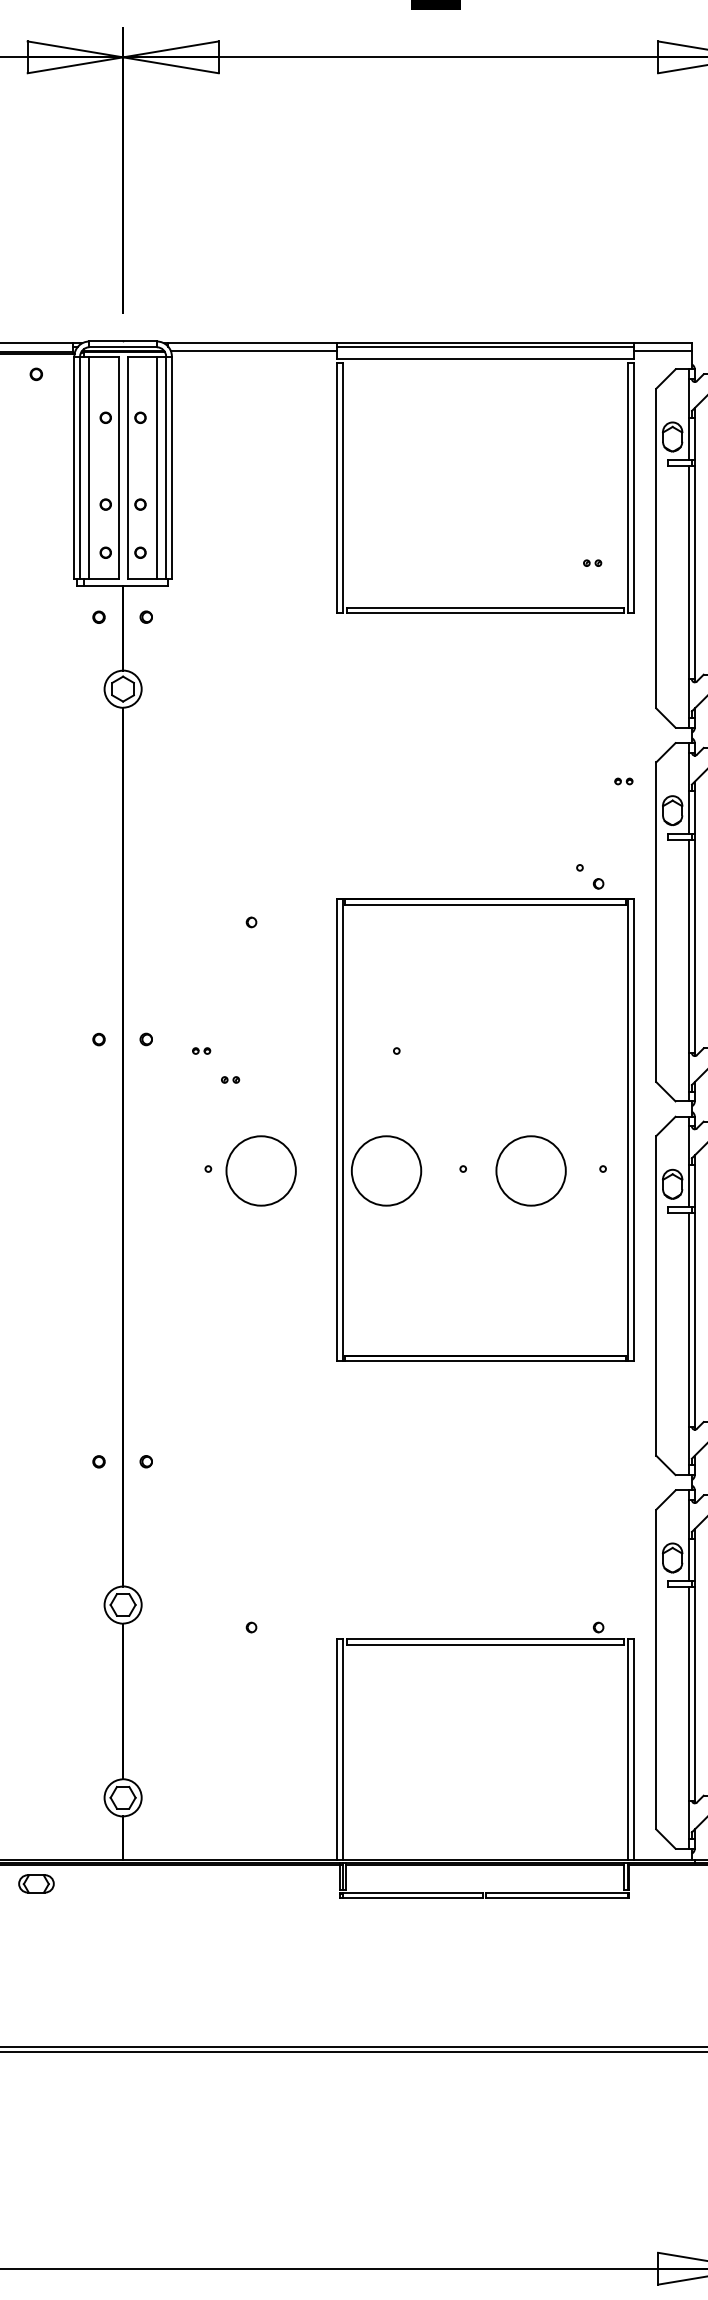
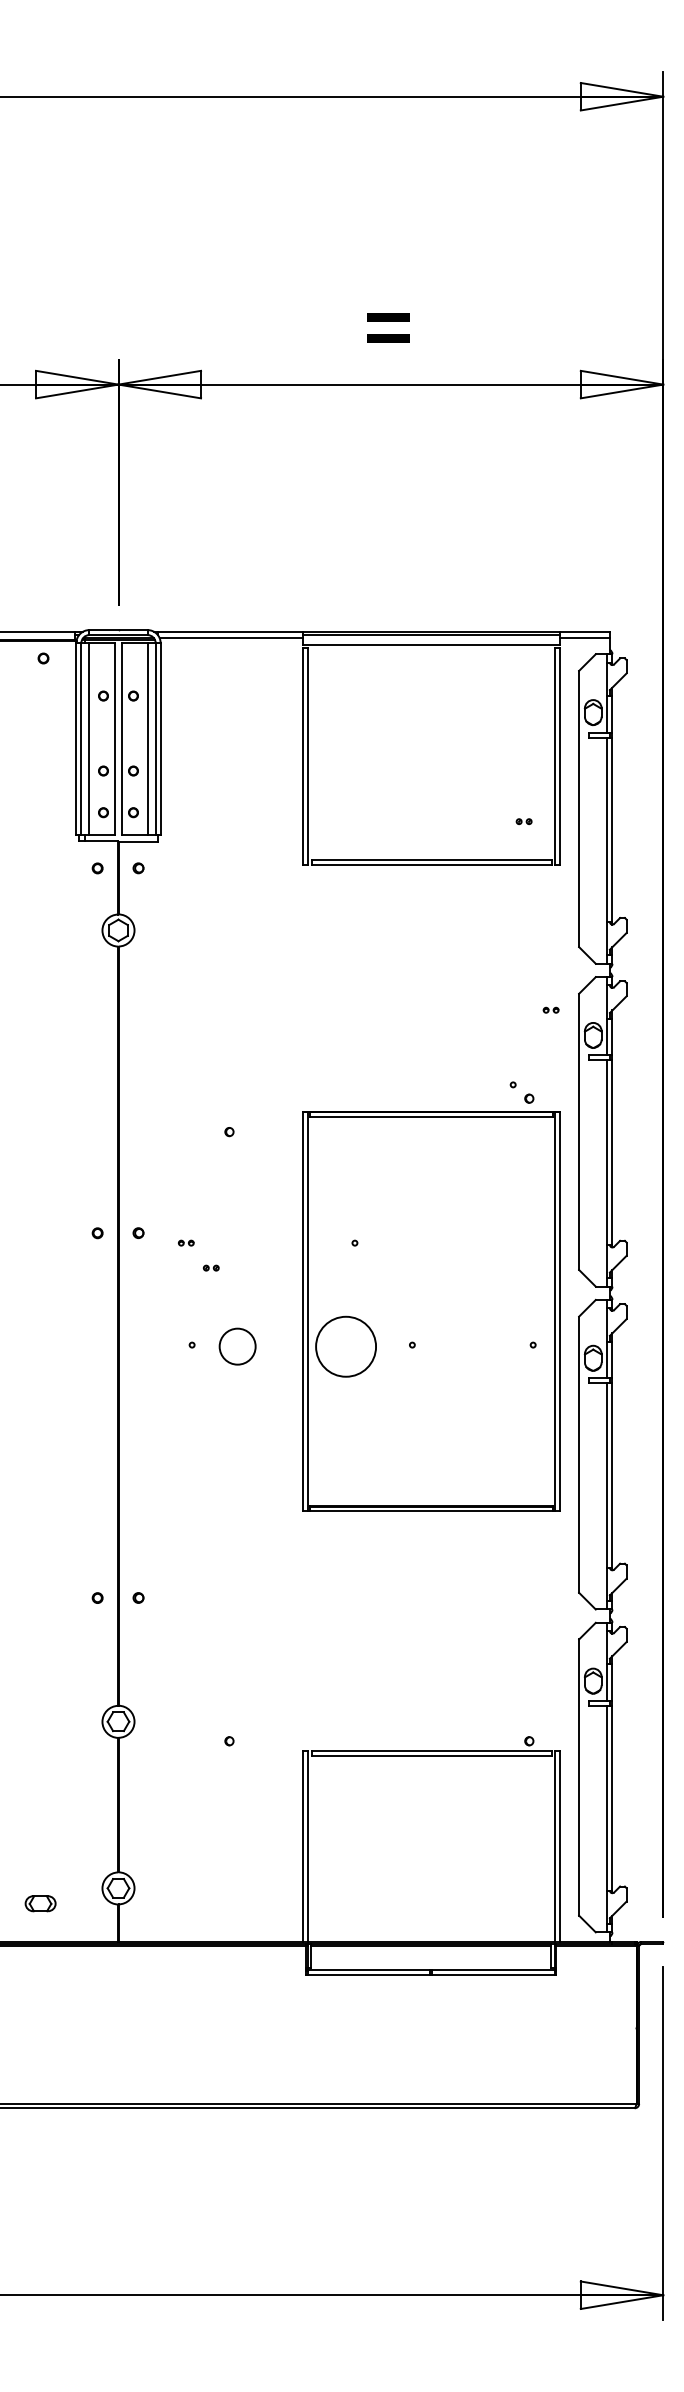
circle: (260, 1170) -> (237, 1346), size x0.6
circle: (530, 1170) -> (470, 1346), removed
part: (36, 1883) -> (40, 1903), moved

